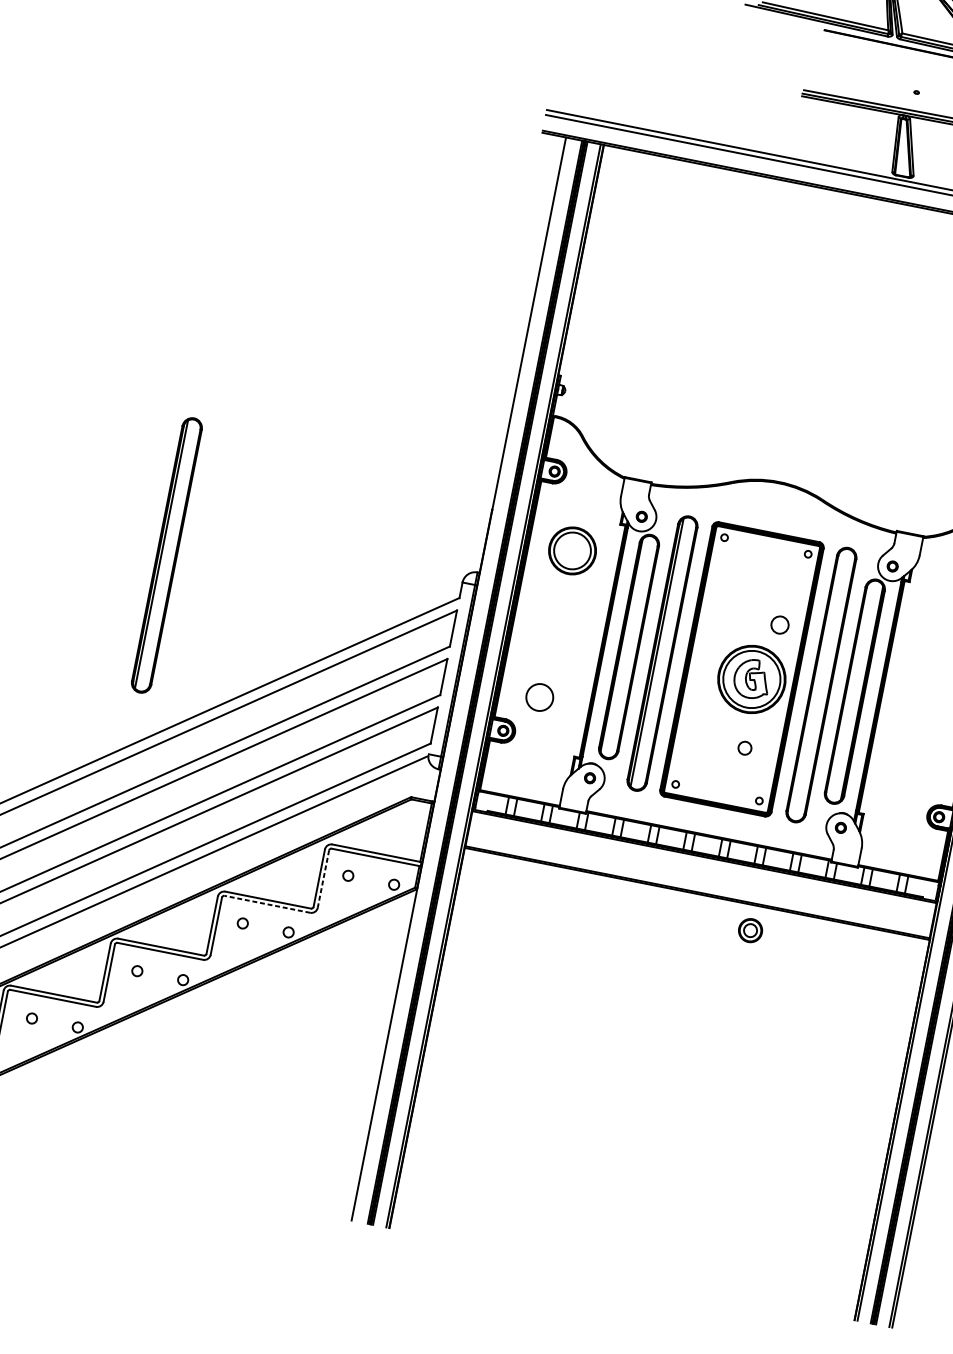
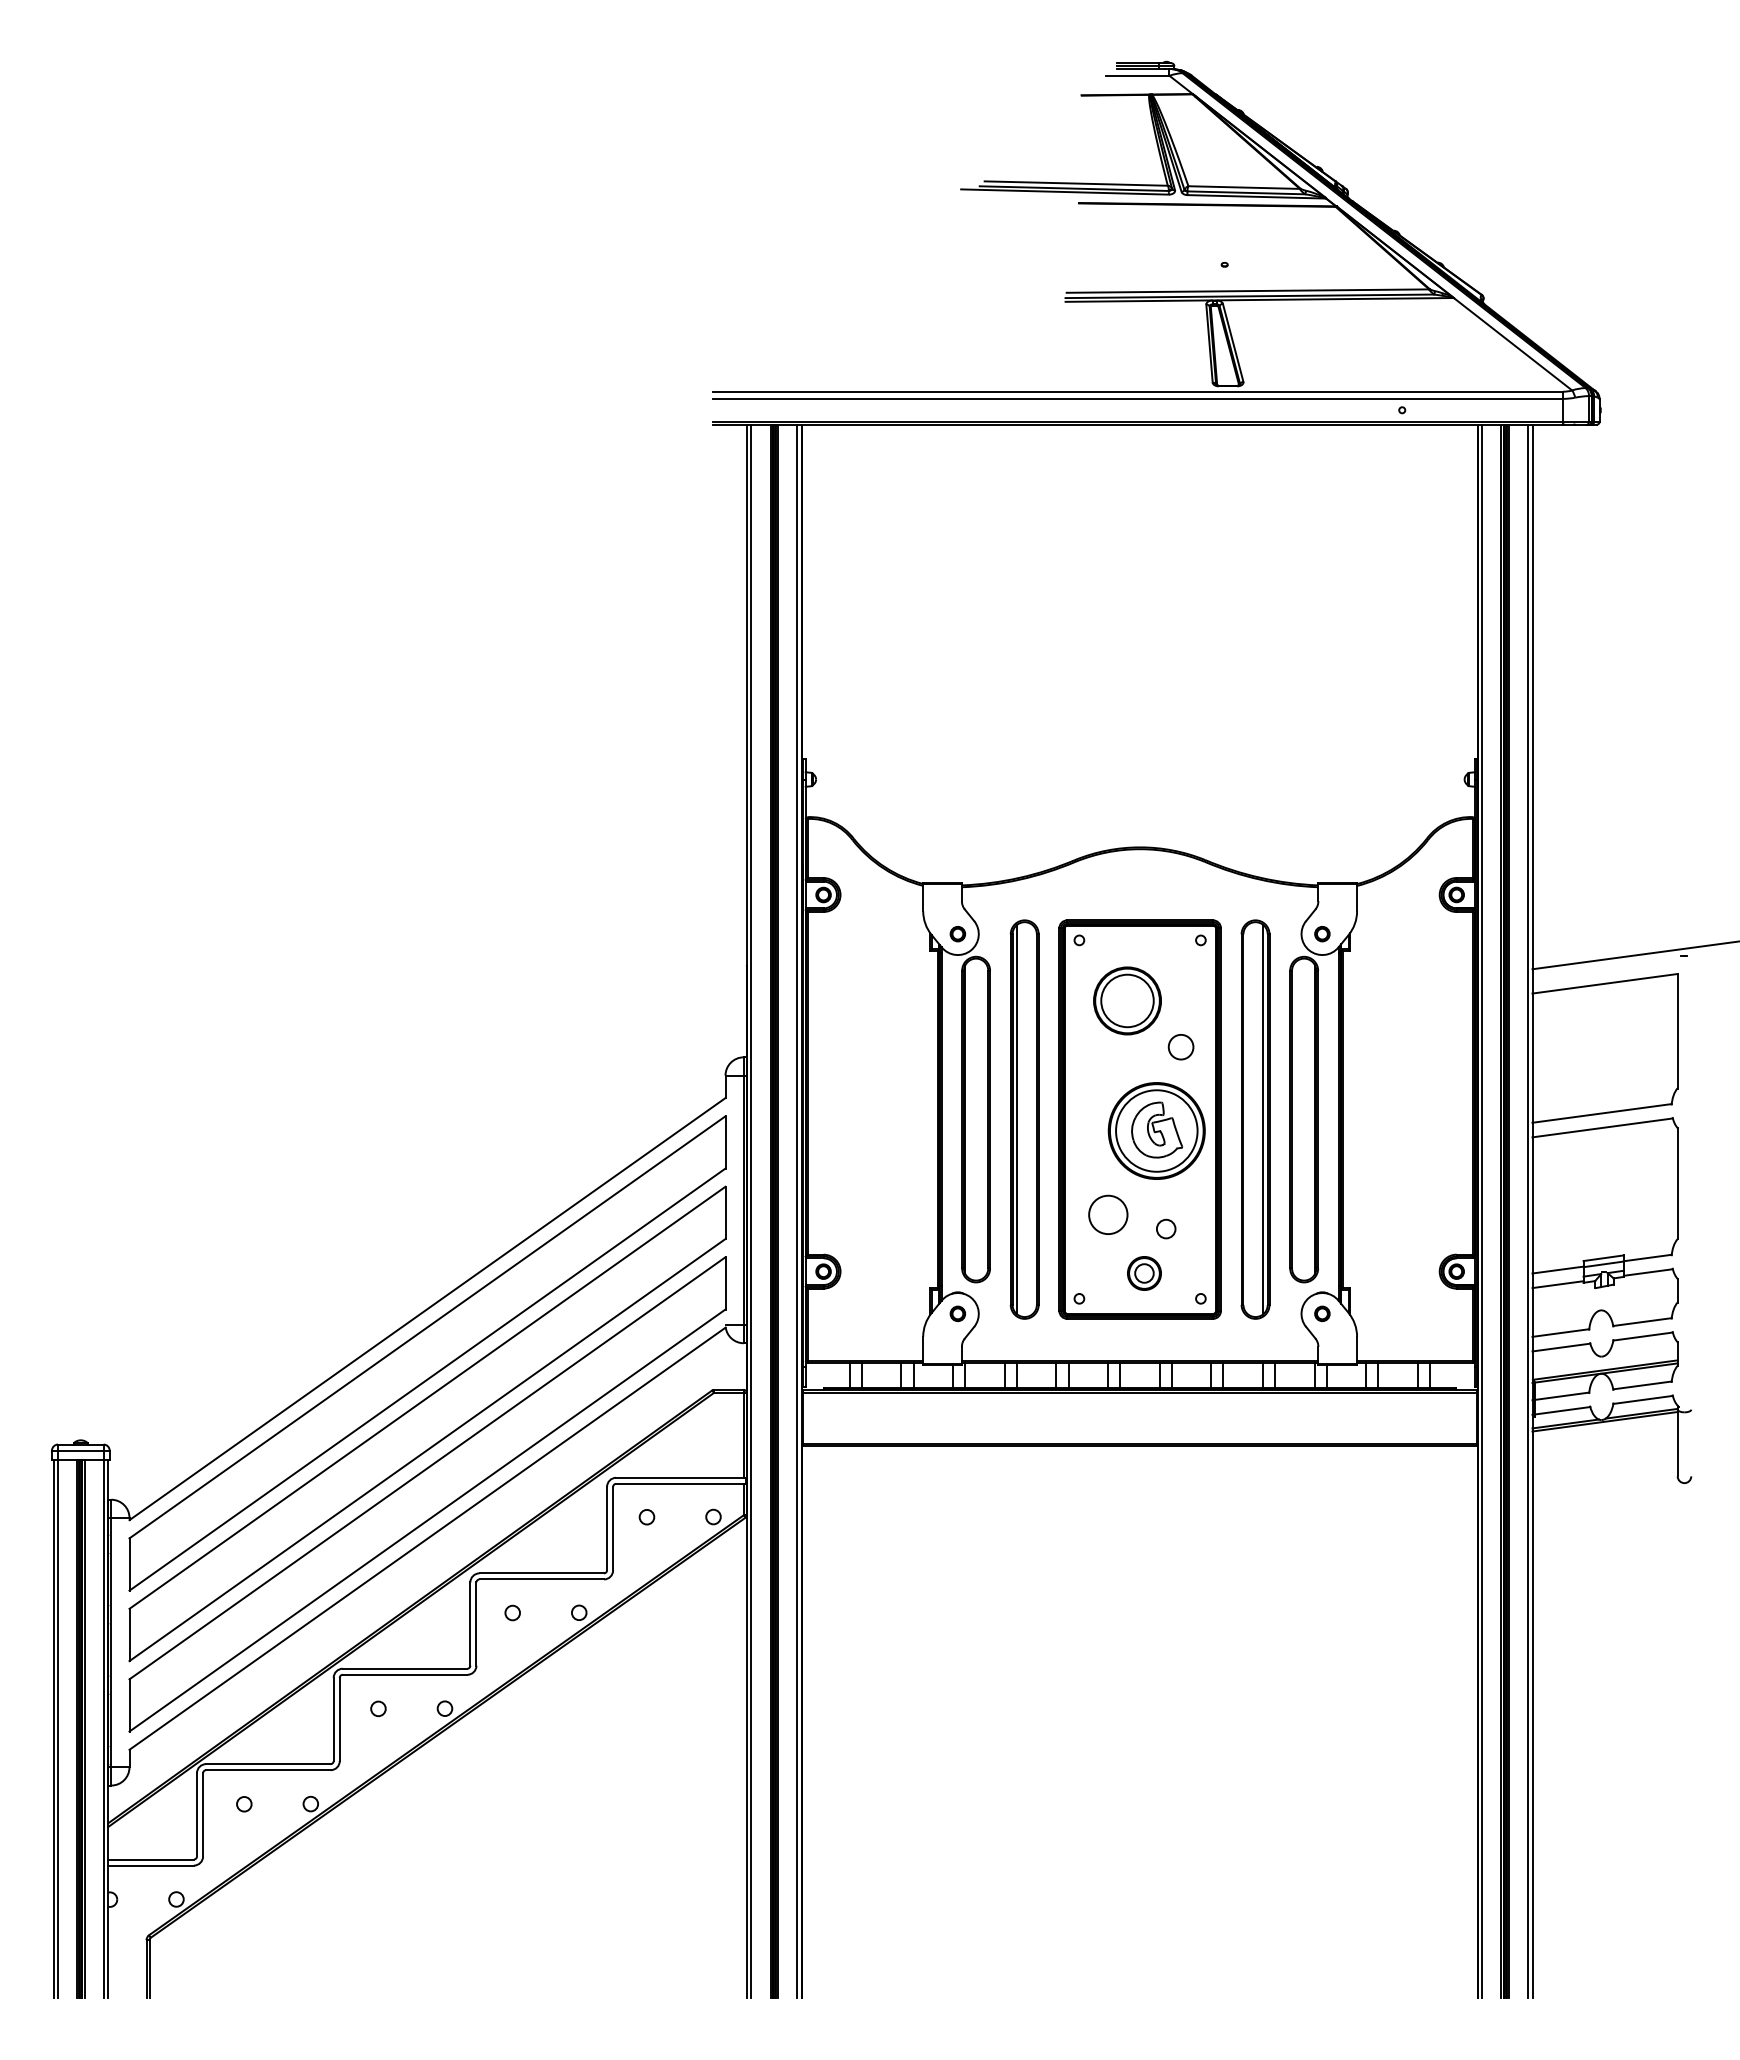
part: (572, 550) -> (1127, 1000), moved
part: (166, 555) -> (304, 1119), removed
line: (461, 679) -> (751, 1211), added
line: (826, 685) -> (1262, 1119), added
circle: (539, 697) -> (1108, 1214), moved
line: (323, 879) -> (613, 1528), dashed -> solid
line: (267, 904) -> (541, 1579), dashed -> solid
part: (750, 930) -> (1144, 1273), moved

